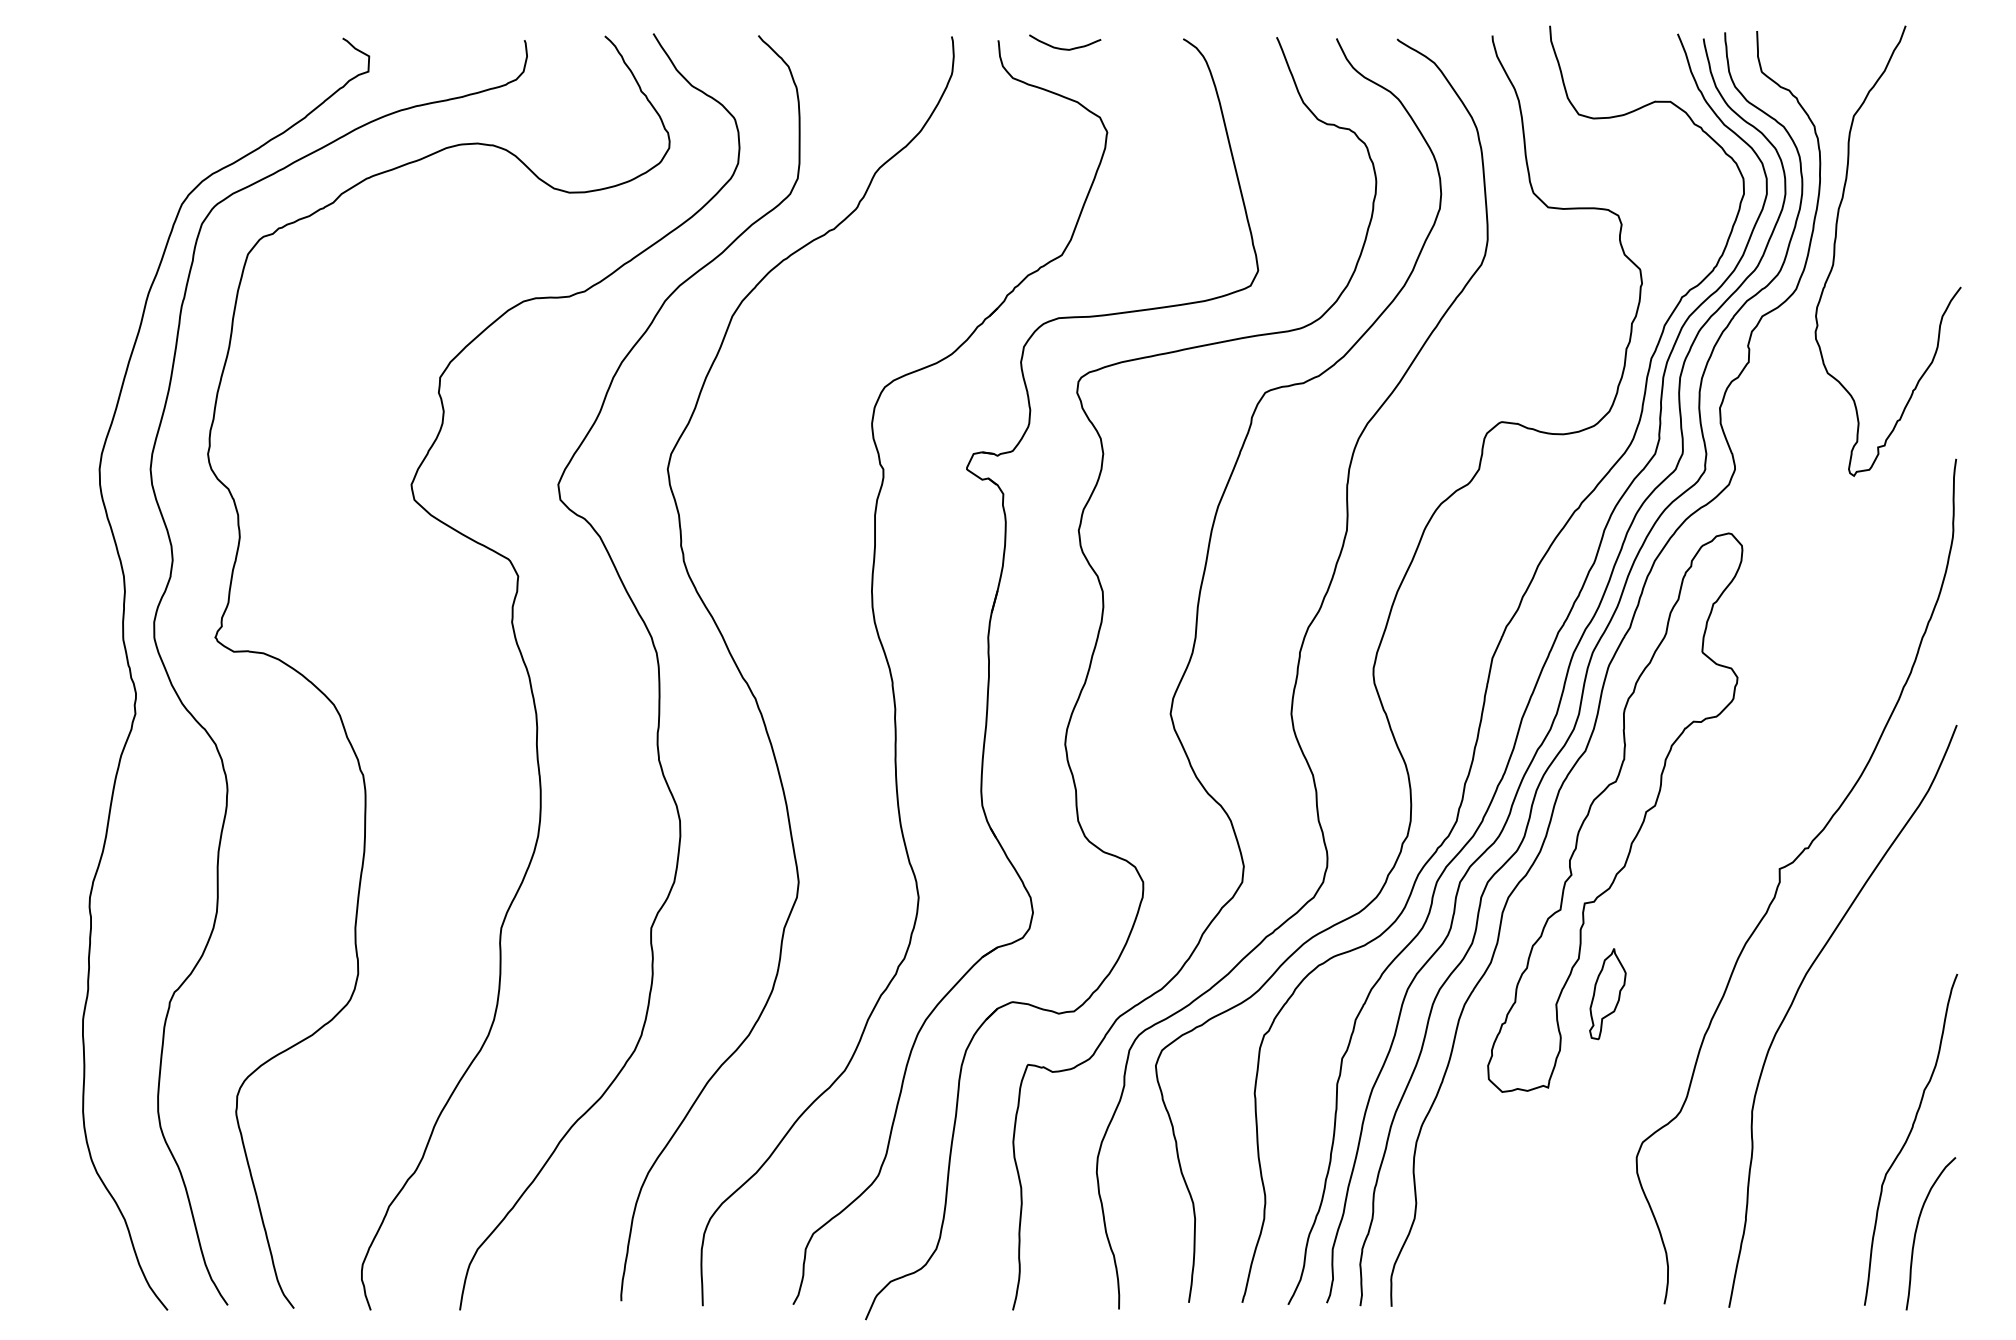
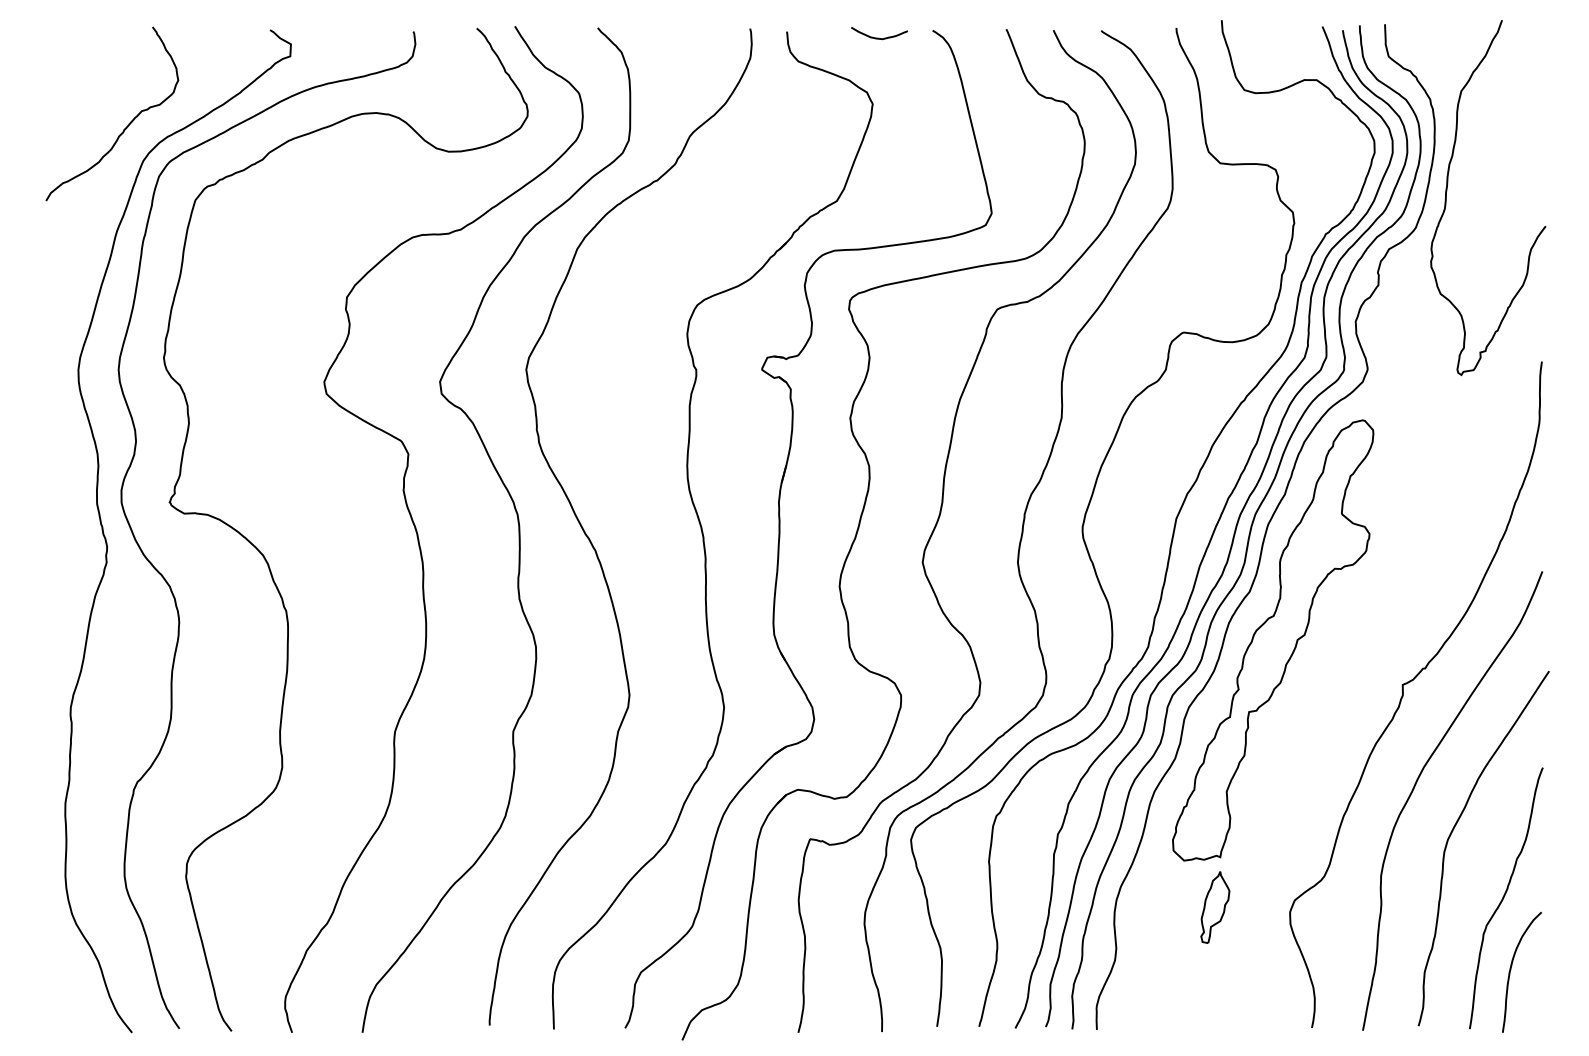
curve: (1063, 47) -> (878, 37), moved
curve: (160, 160) -> (126, 126), added
part: (1608, 994) -> (1215, 907), moved
curve: (1842, 1057) -> (1452, 833), added

